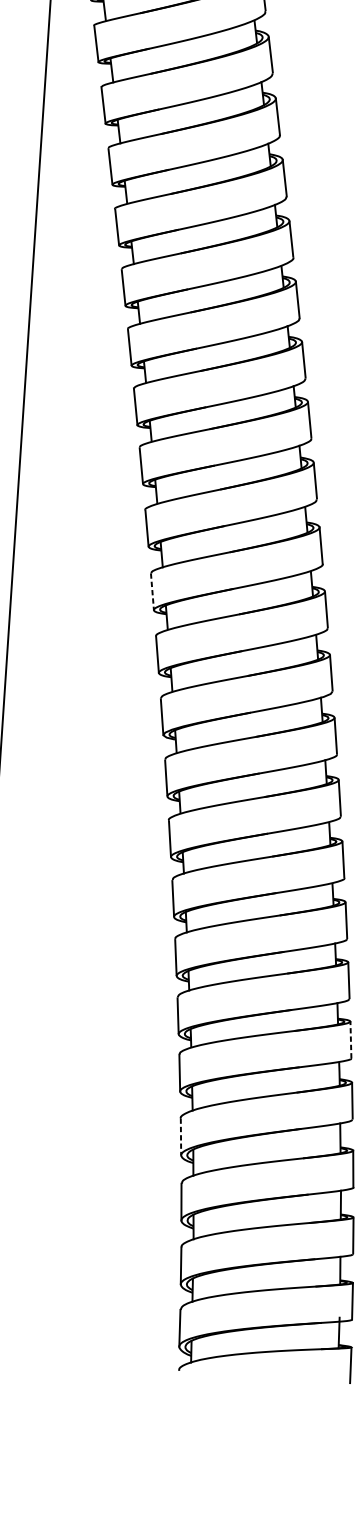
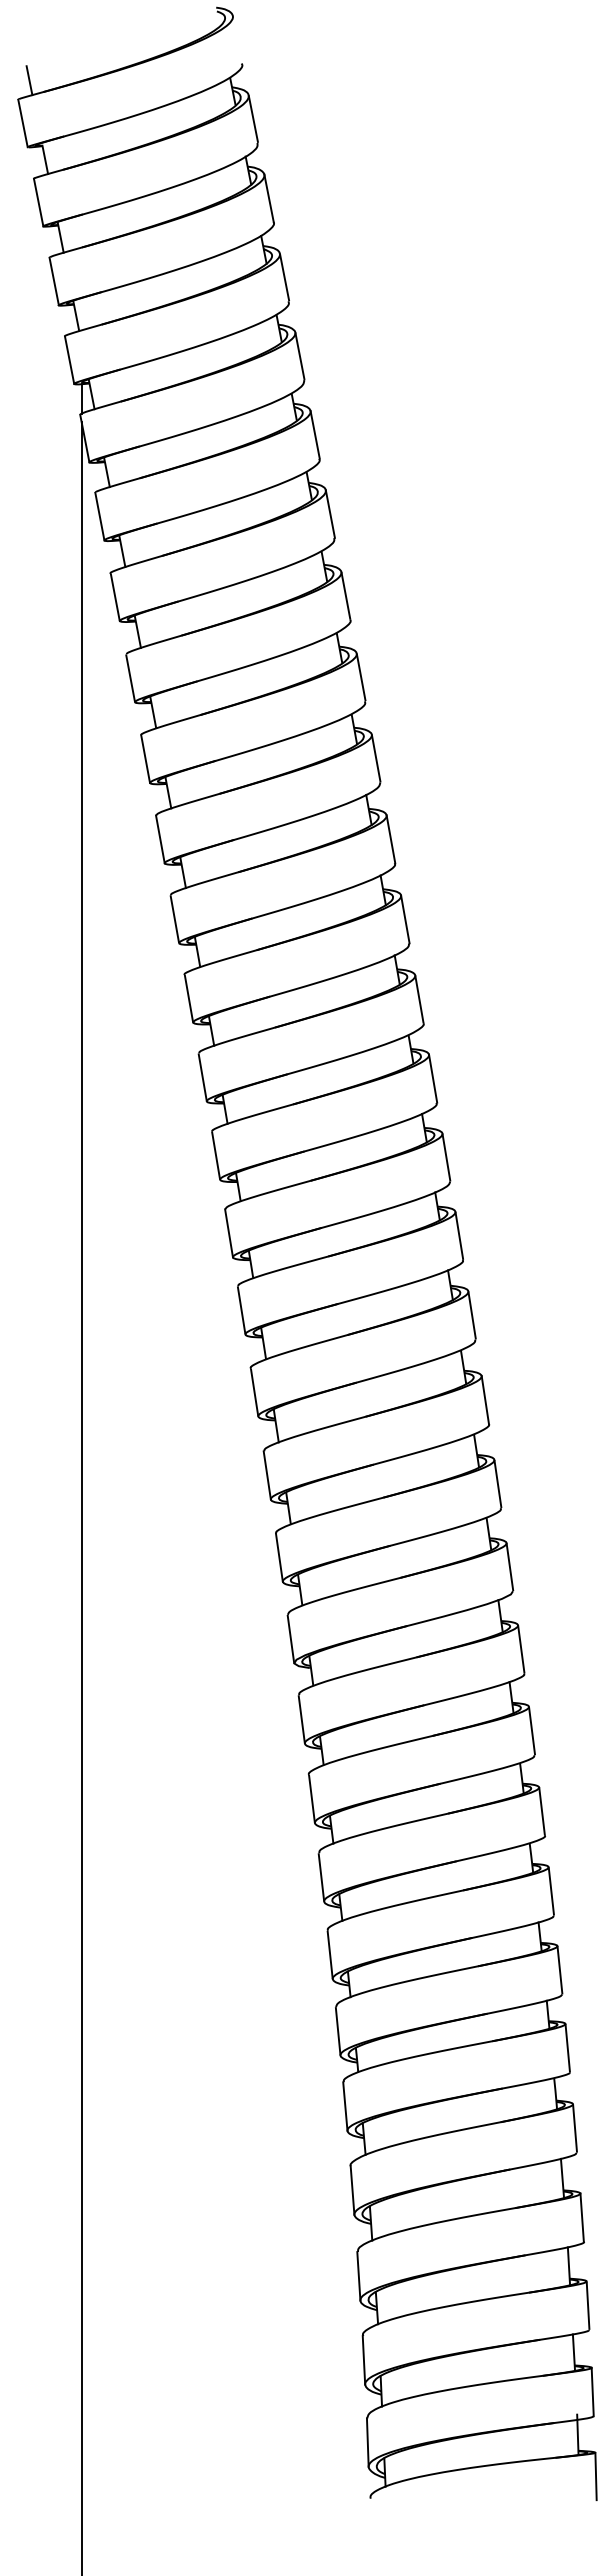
line: (152, 591) -> (267, 1475), dashed -> solid
line: (350, 1040) -> (567, 2048), dashed -> solid
line: (180, 1137) -> (352, 2191), dashed -> solid

